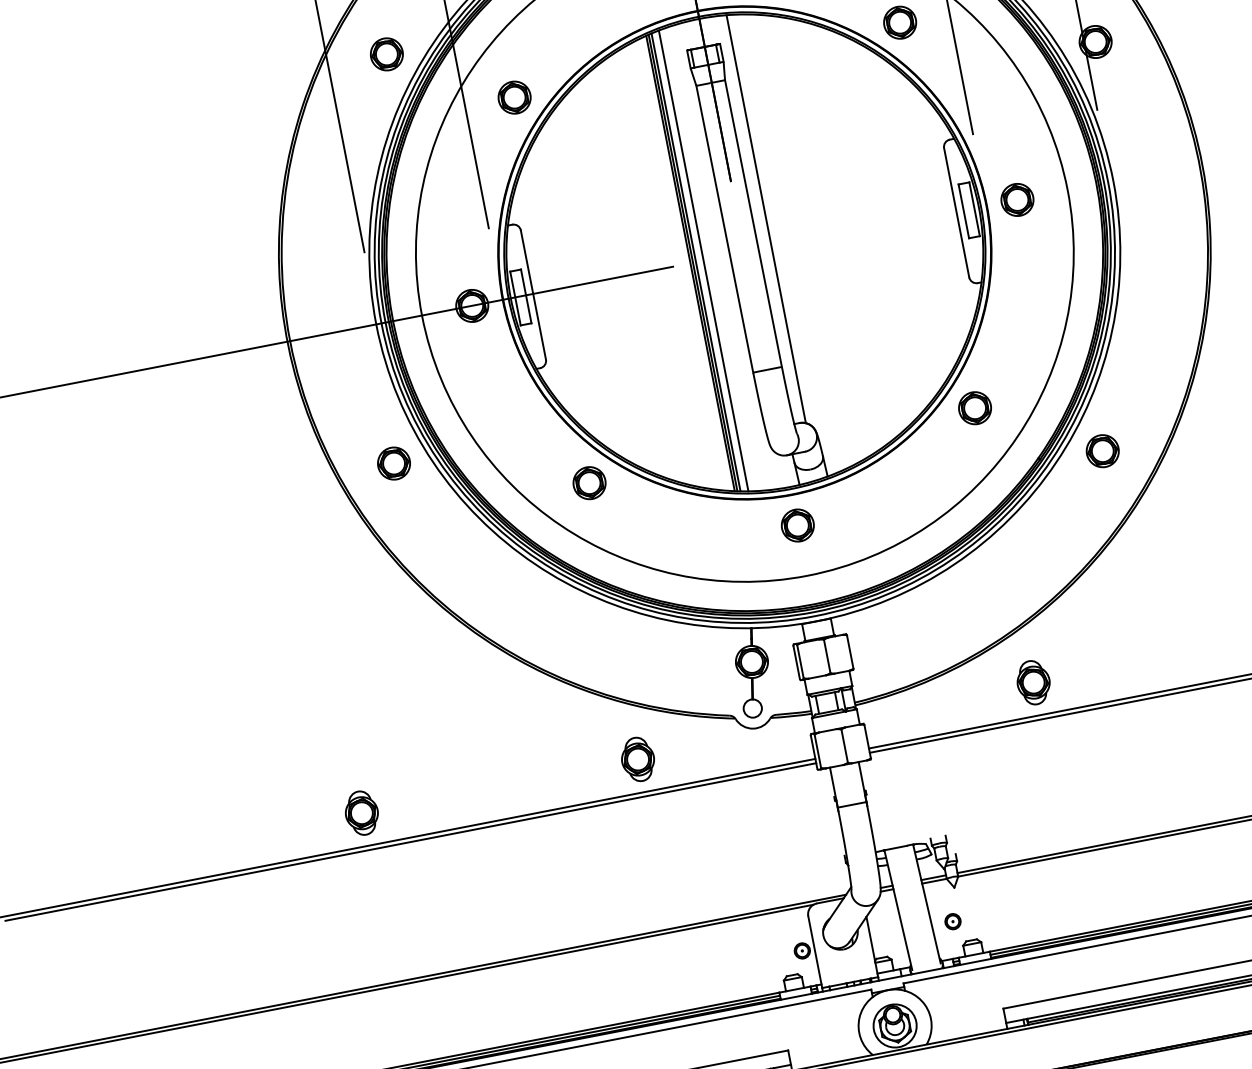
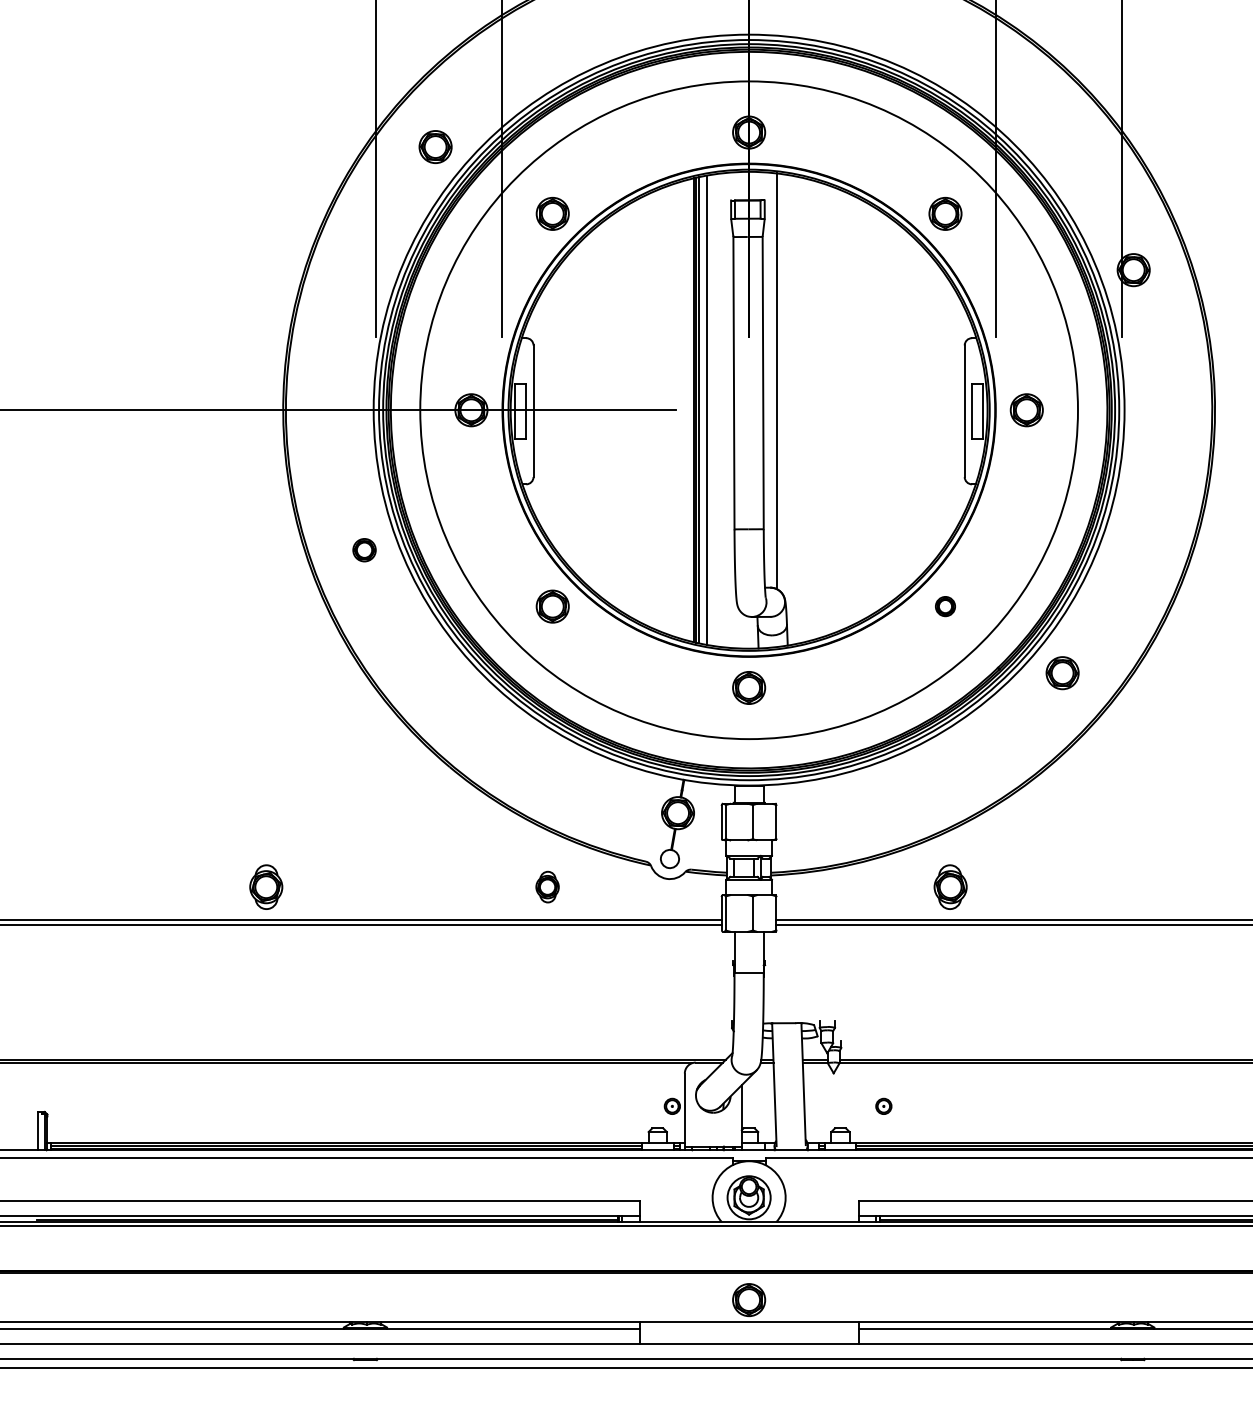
part: (975, 408) -> (945, 606), size x0.6
part: (394, 463) -> (364, 550), size x0.7
part: (637, 758) -> (547, 886), size x0.7
part: (952, 920) -> (883, 1105), moved

